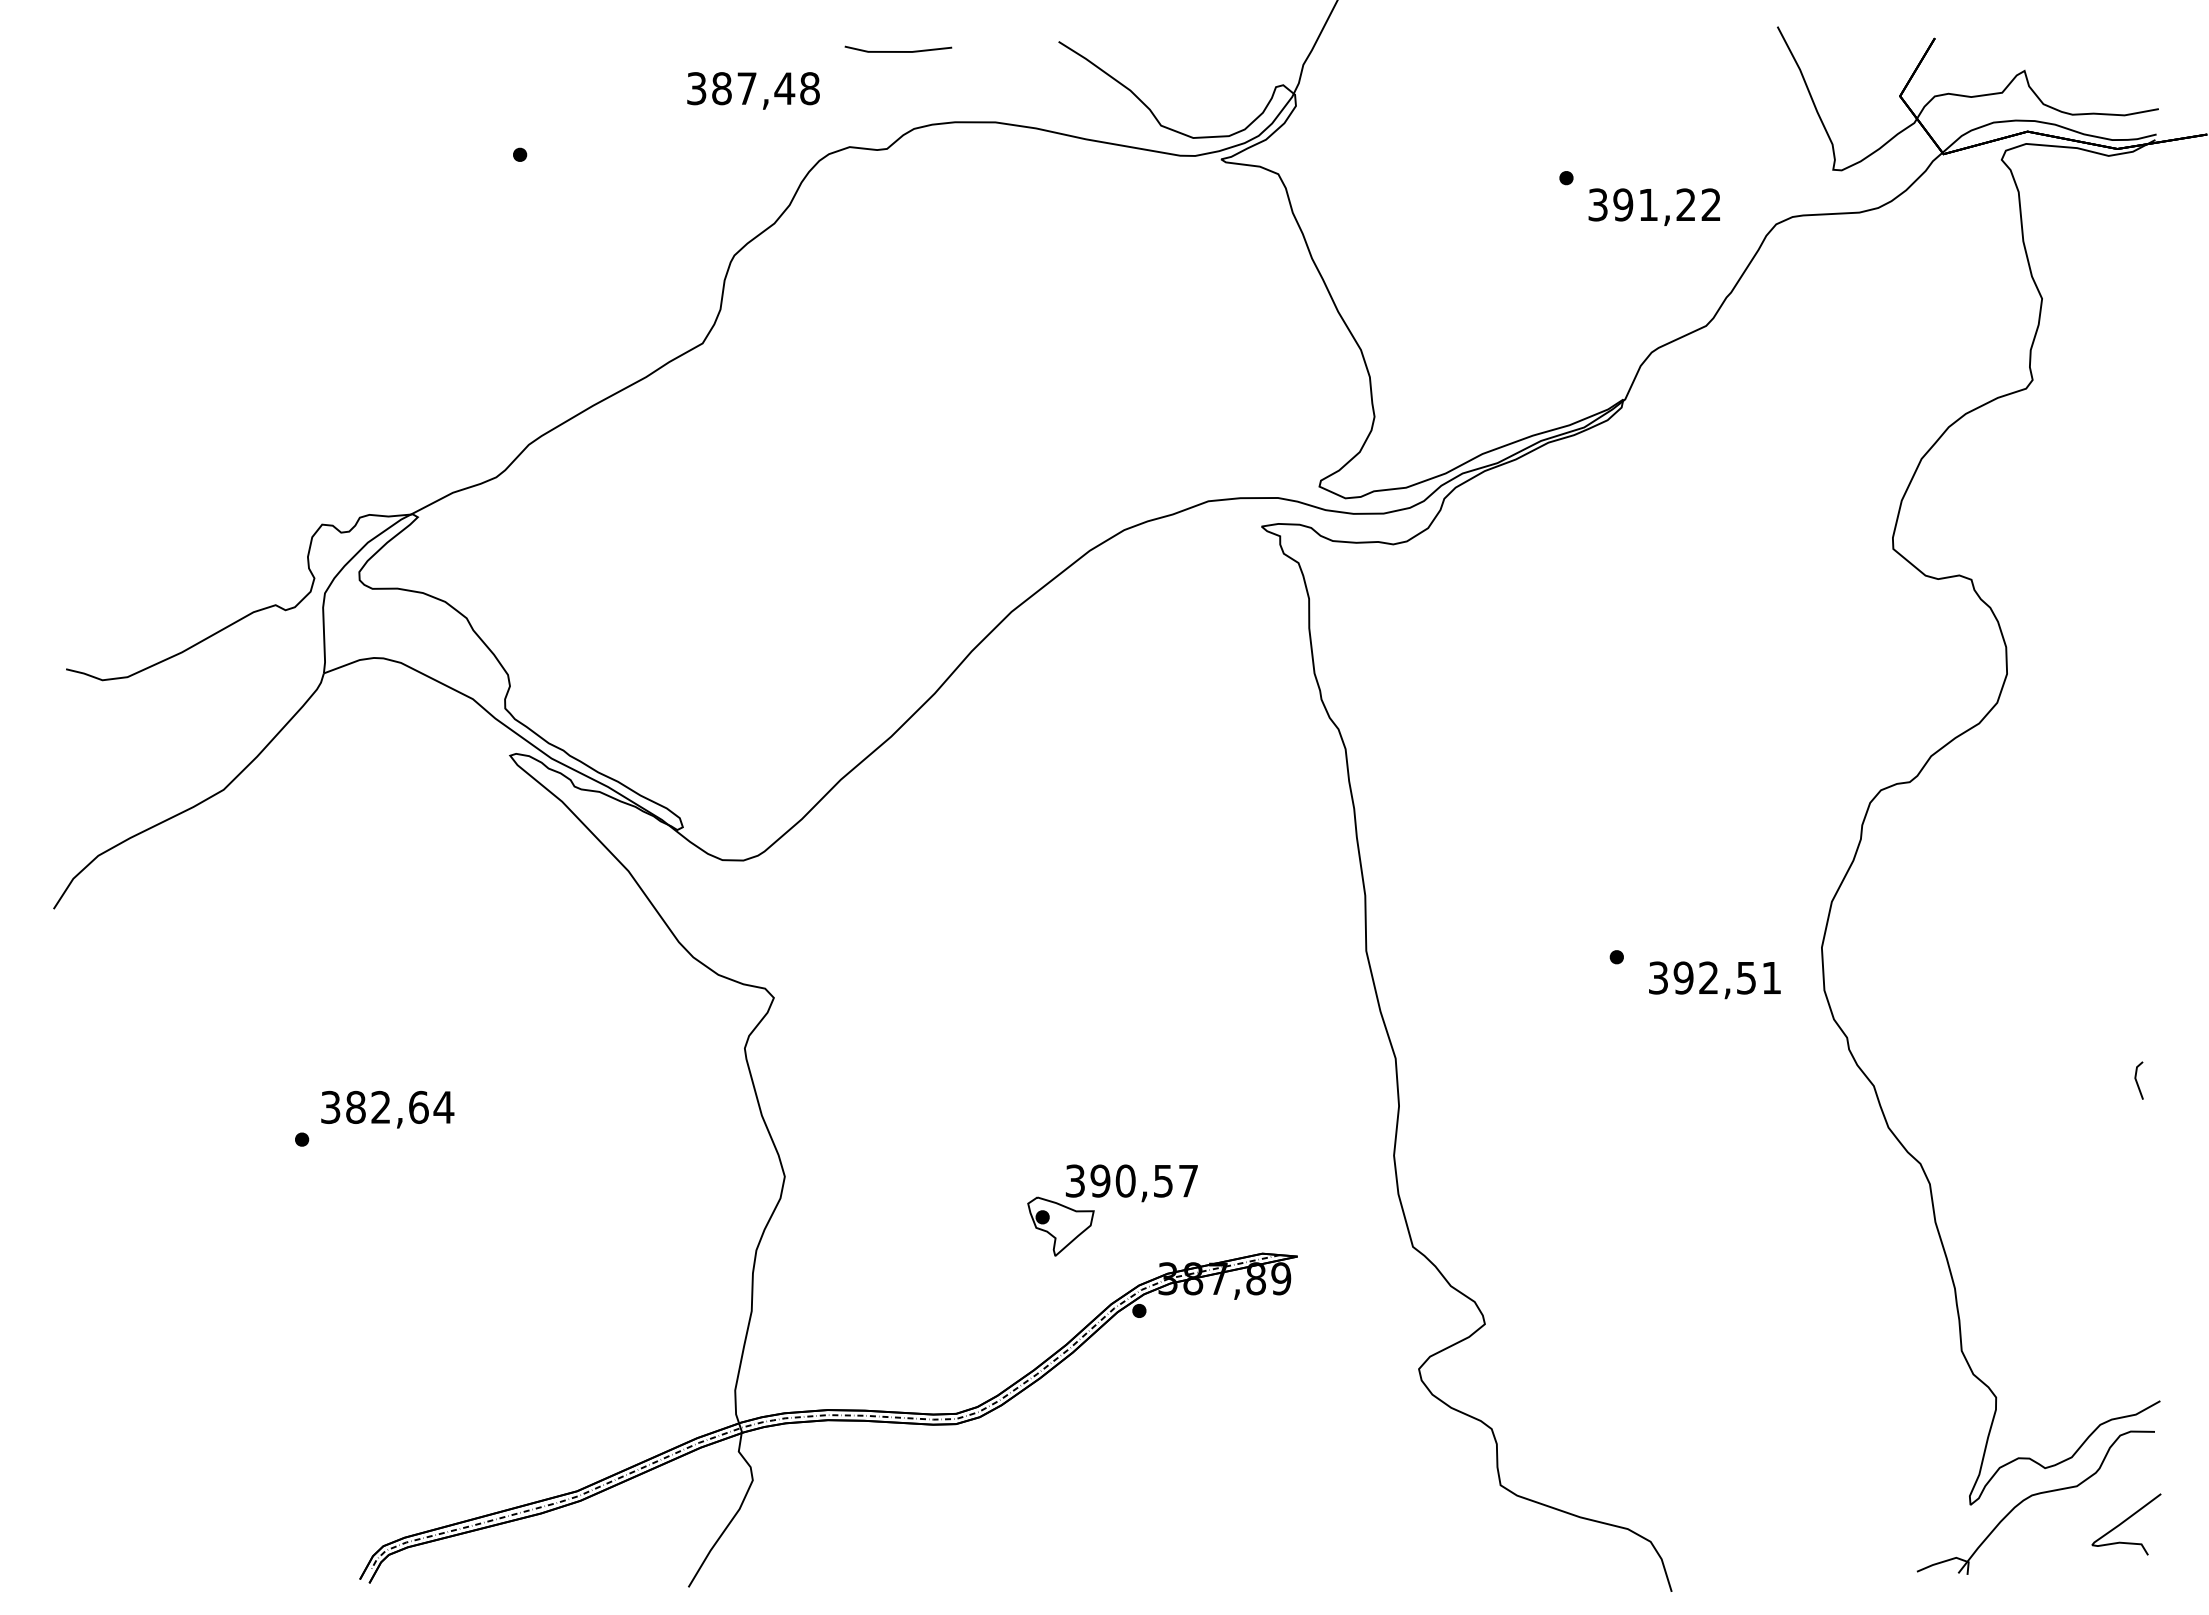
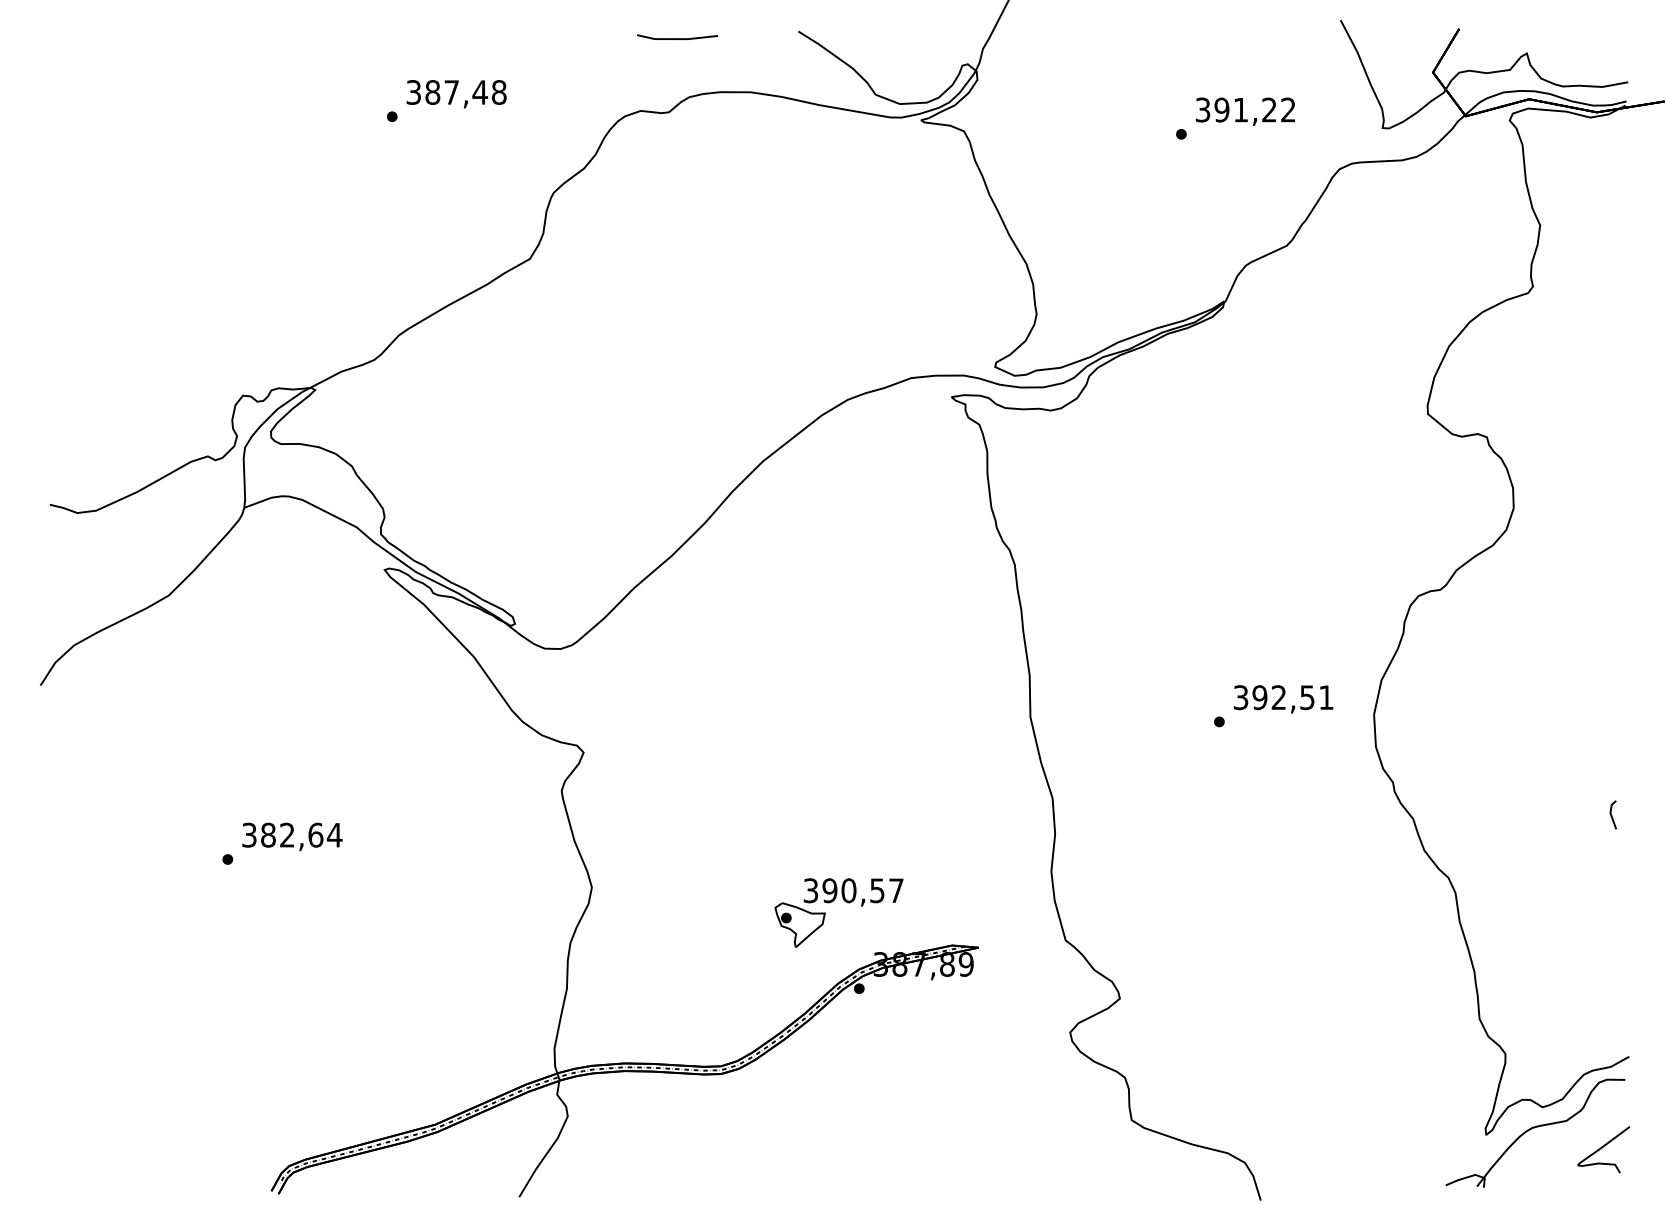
text: (753, 90) -> (456, 93), moved
text: (1653, 206) -> (1244, 111), moved
text: (1714, 980) -> (1283, 699), moved

